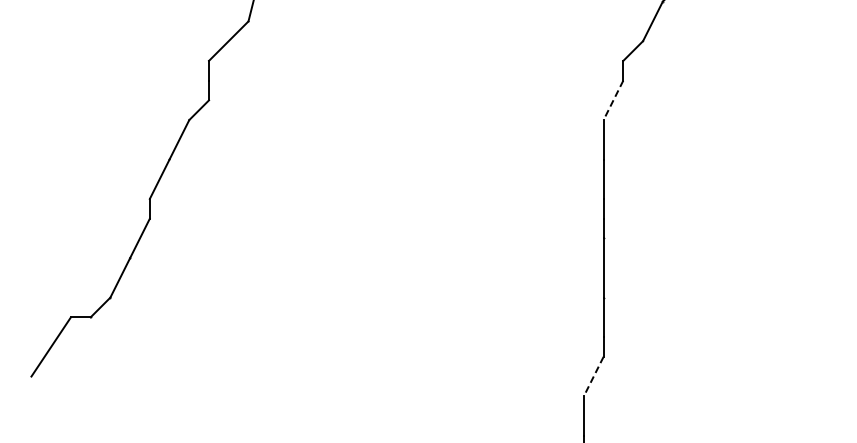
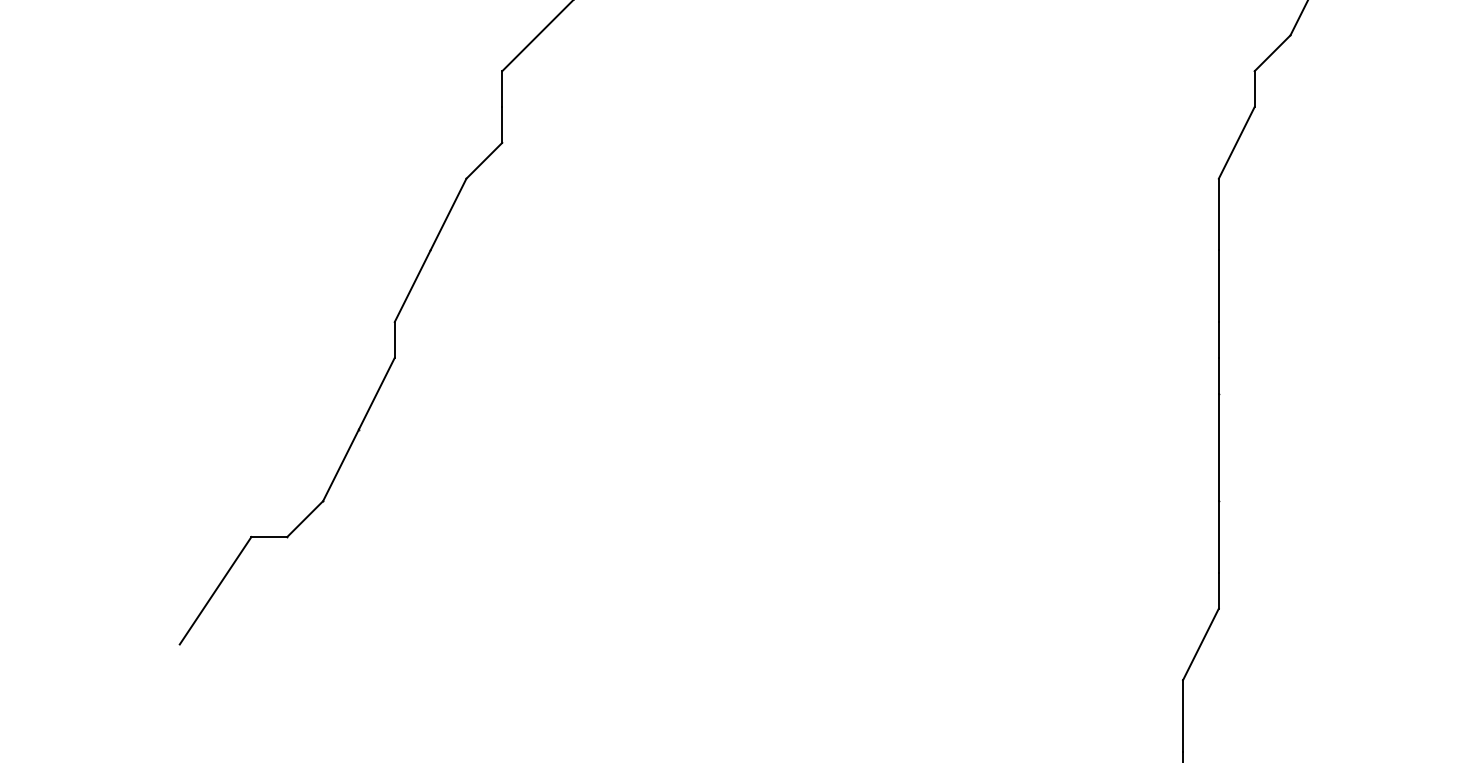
line: (613, 100) -> (1236, 143), dashed -> solid
line: (593, 377) -> (1200, 646), dashed -> solid

